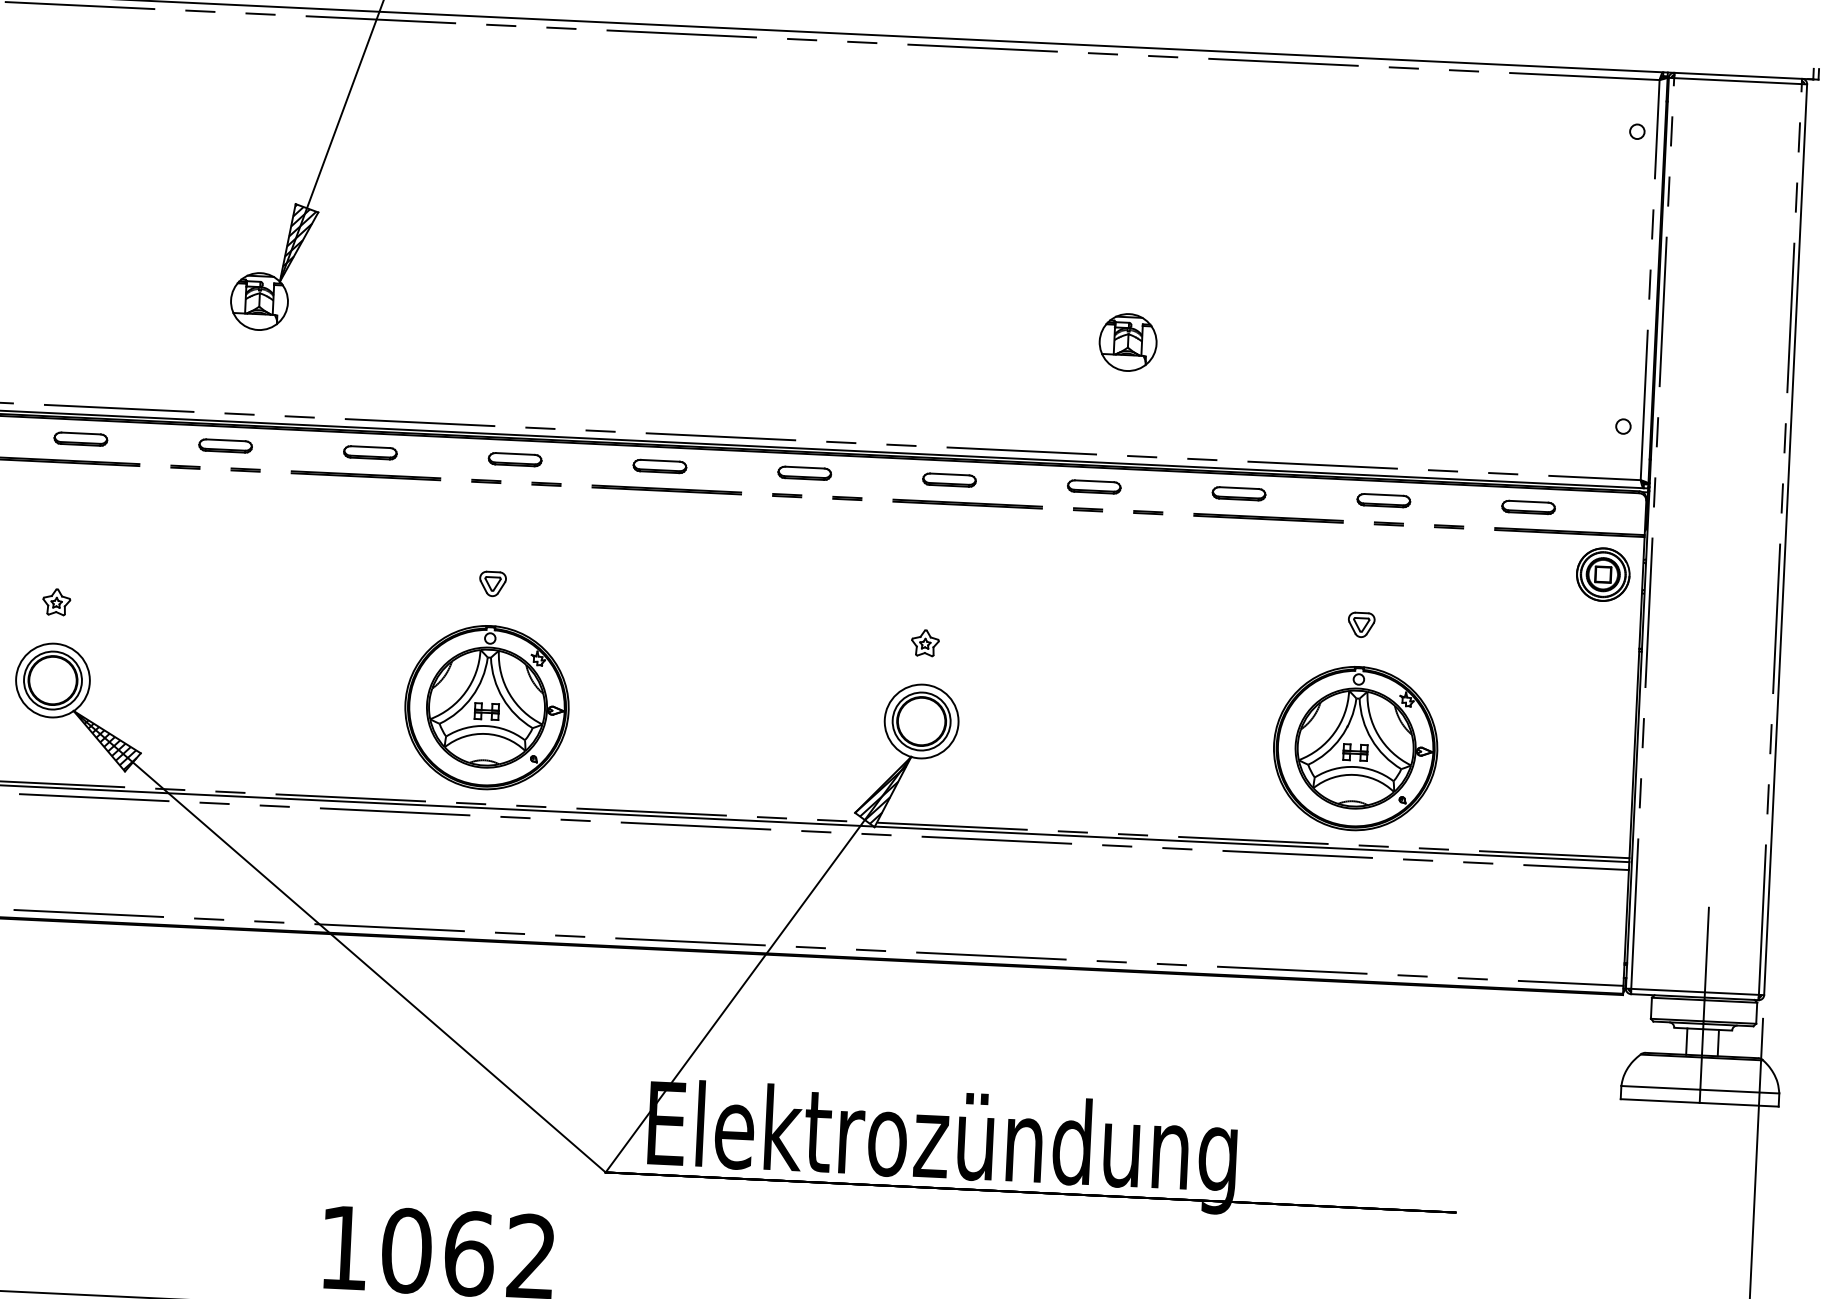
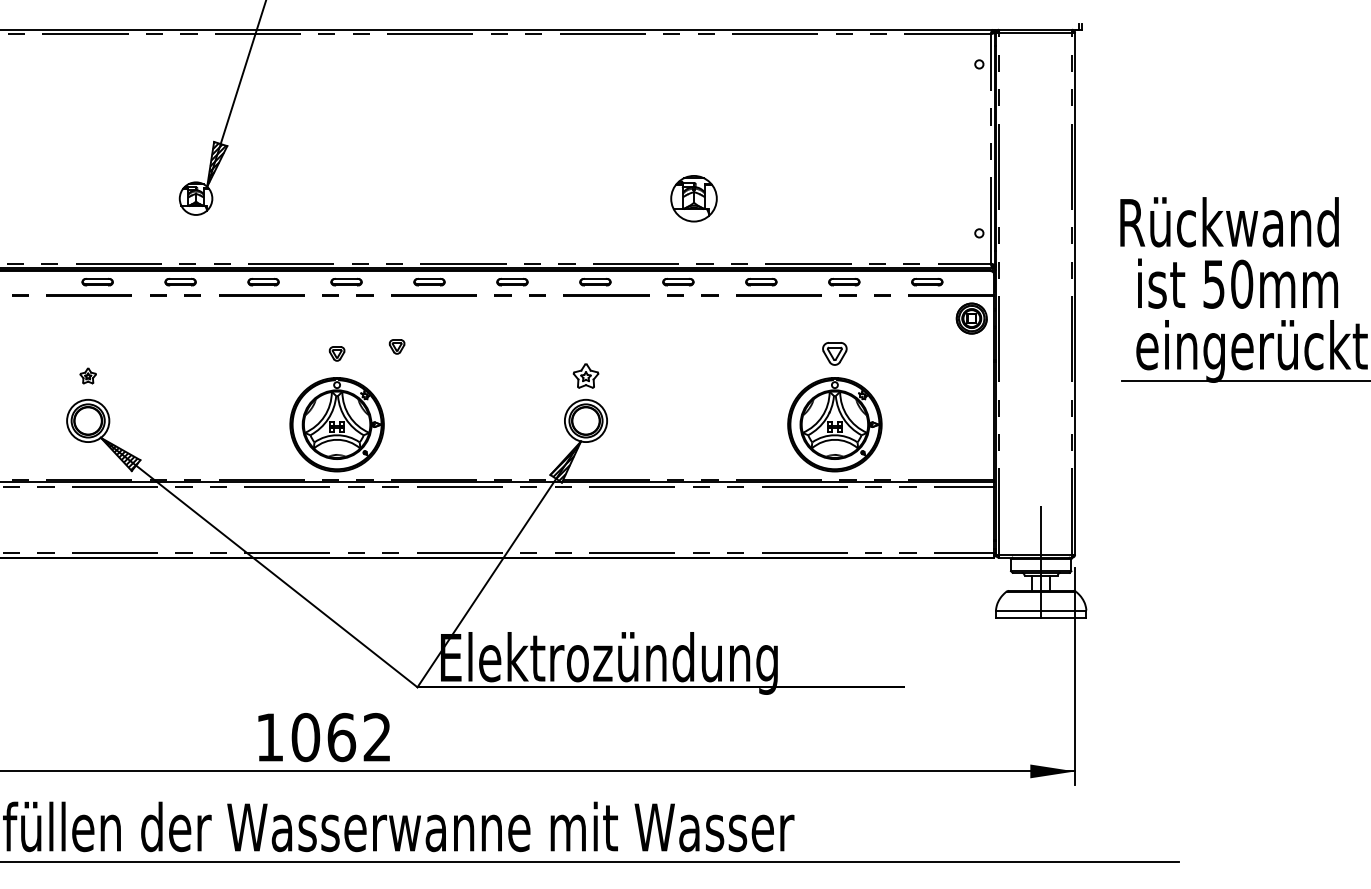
part: (1127, 342) -> (693, 198), size x1.4
part: (597, 576) -> (396, 346), added
part: (1360, 624) -> (834, 353), size x1.6
part: (924, 642) -> (585, 375), size x1.6

